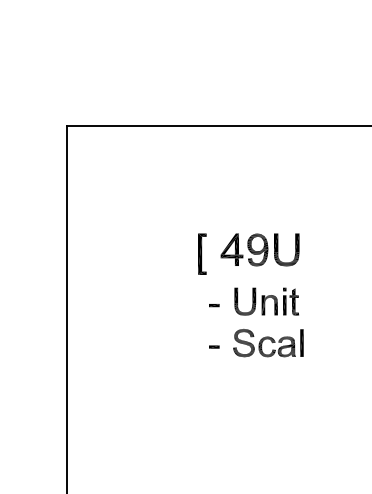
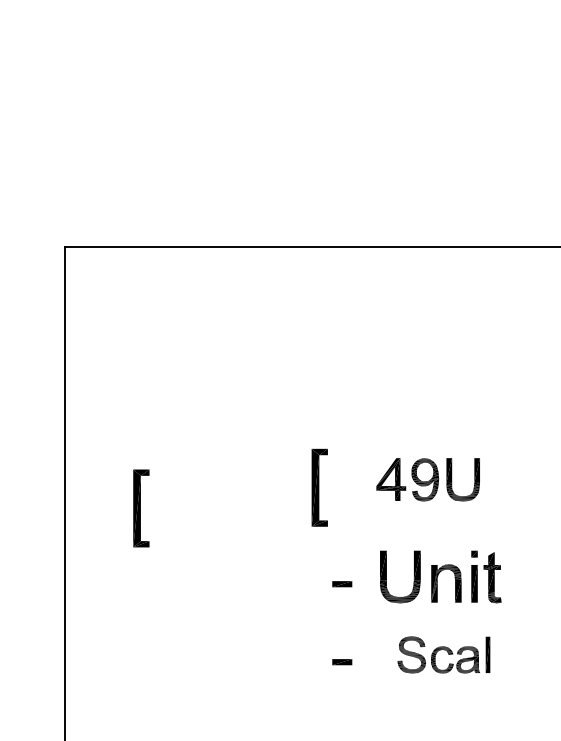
part: (259, 249) -> (427, 478), size x0.7
part: (107, 264) -> (141, 507), added
part: (268, 343) -> (444, 655), size x0.7

